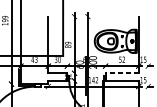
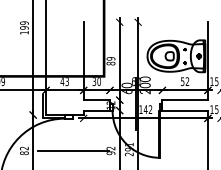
line: (122, 73) -> (185, 100), dashed -> solid

